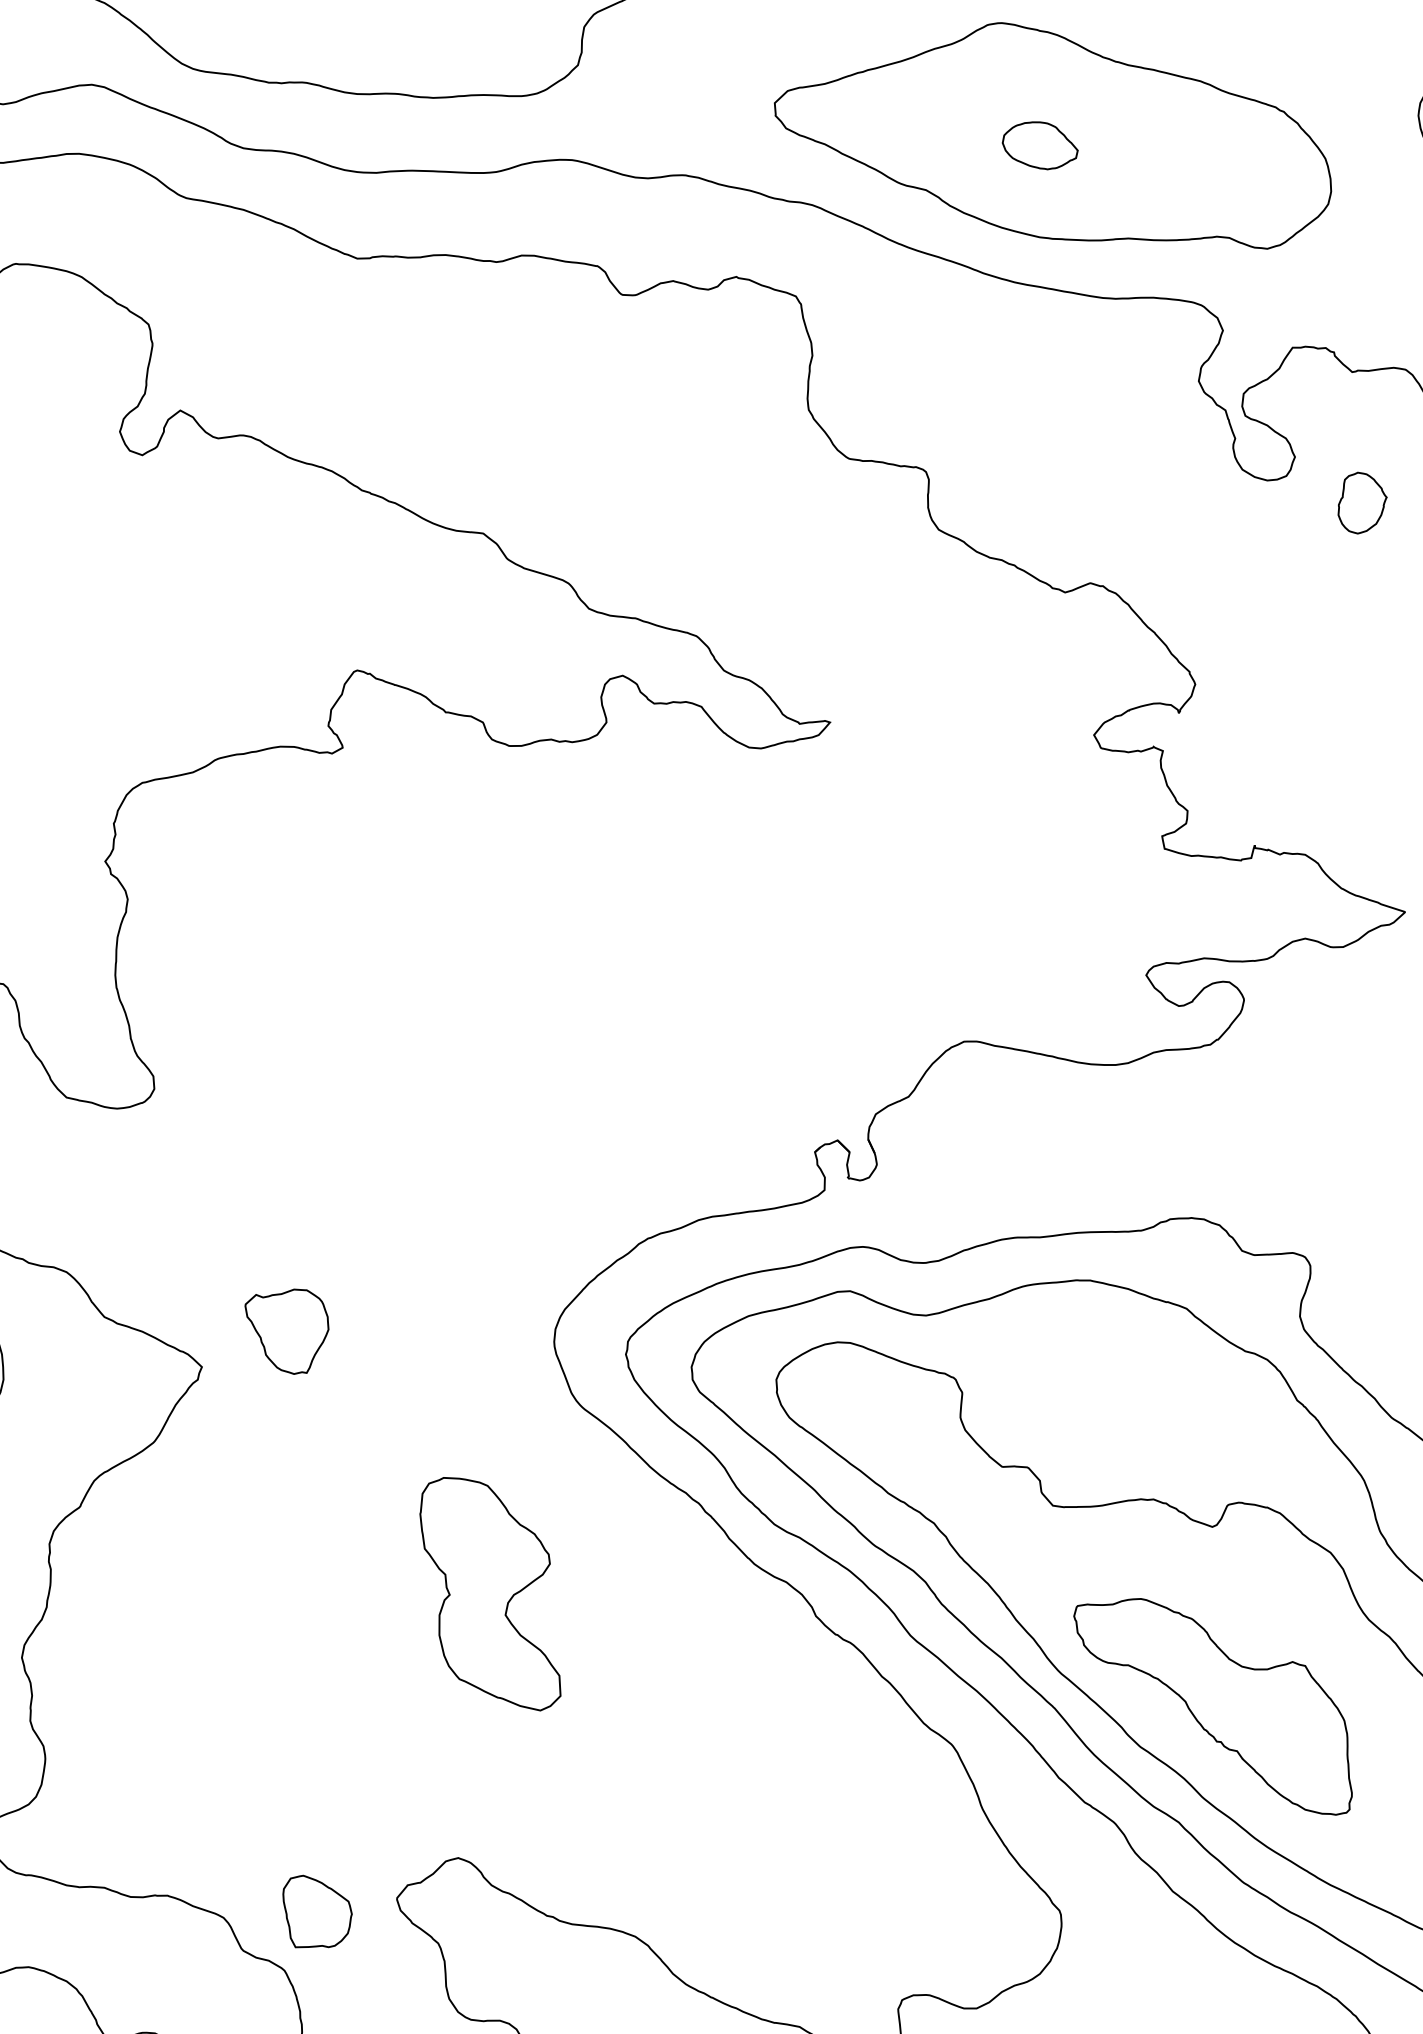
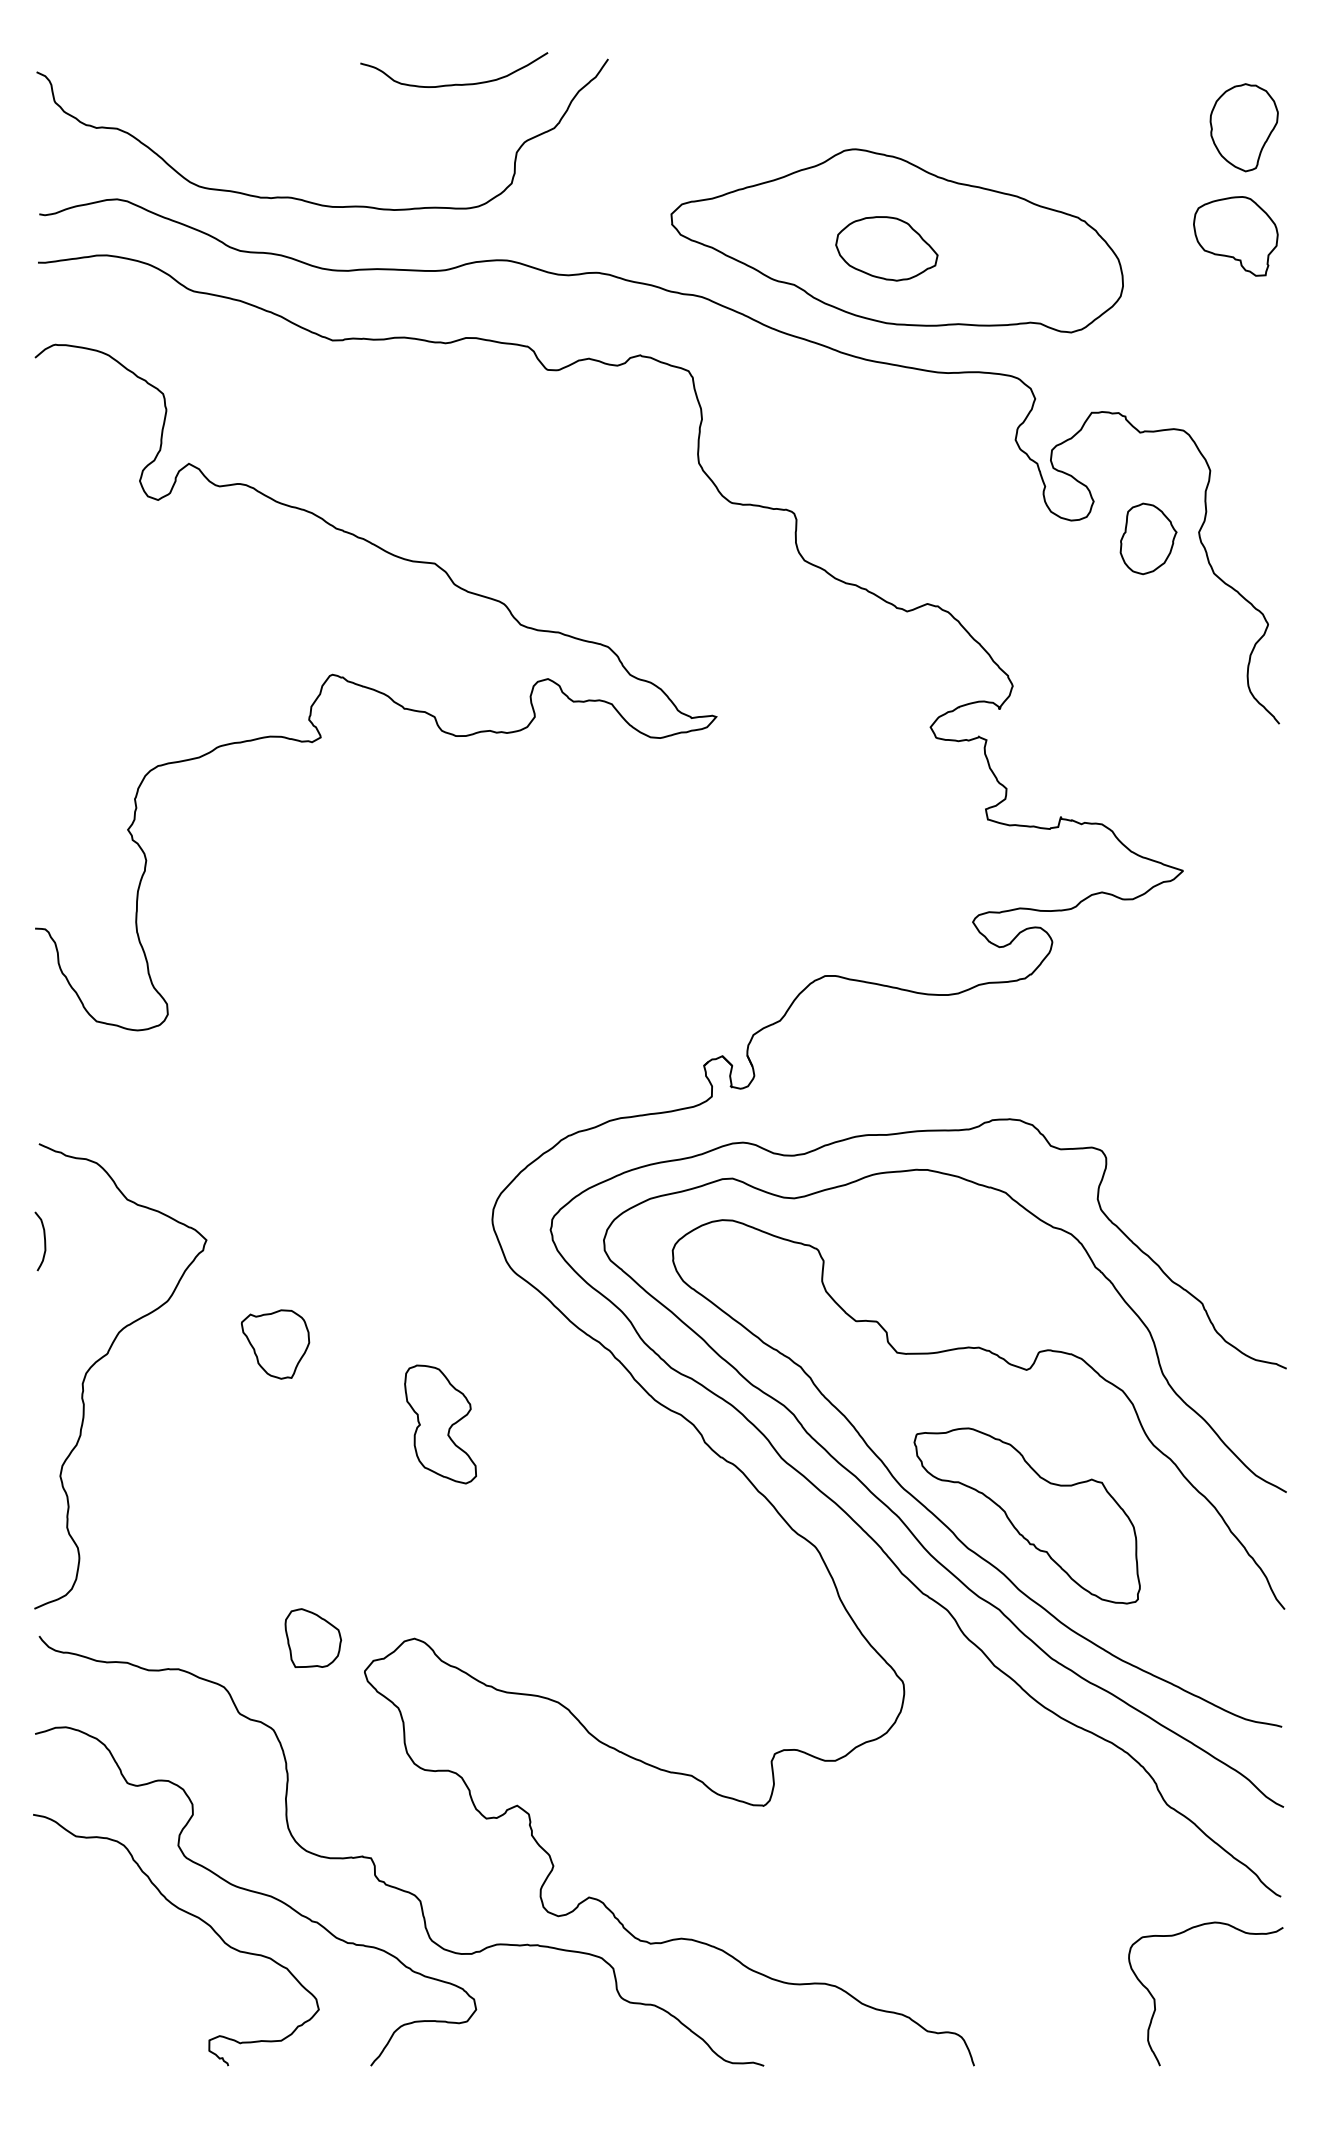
part: (1039, 145) -> (886, 248), size x1.67
part: (1362, 502) -> (1148, 538), size x1.43
part: (286, 1331) -> (275, 1344), moved
part: (490, 1594) -> (440, 1424), size x0.62
part: (317, 1910) -> (313, 1637), moved

